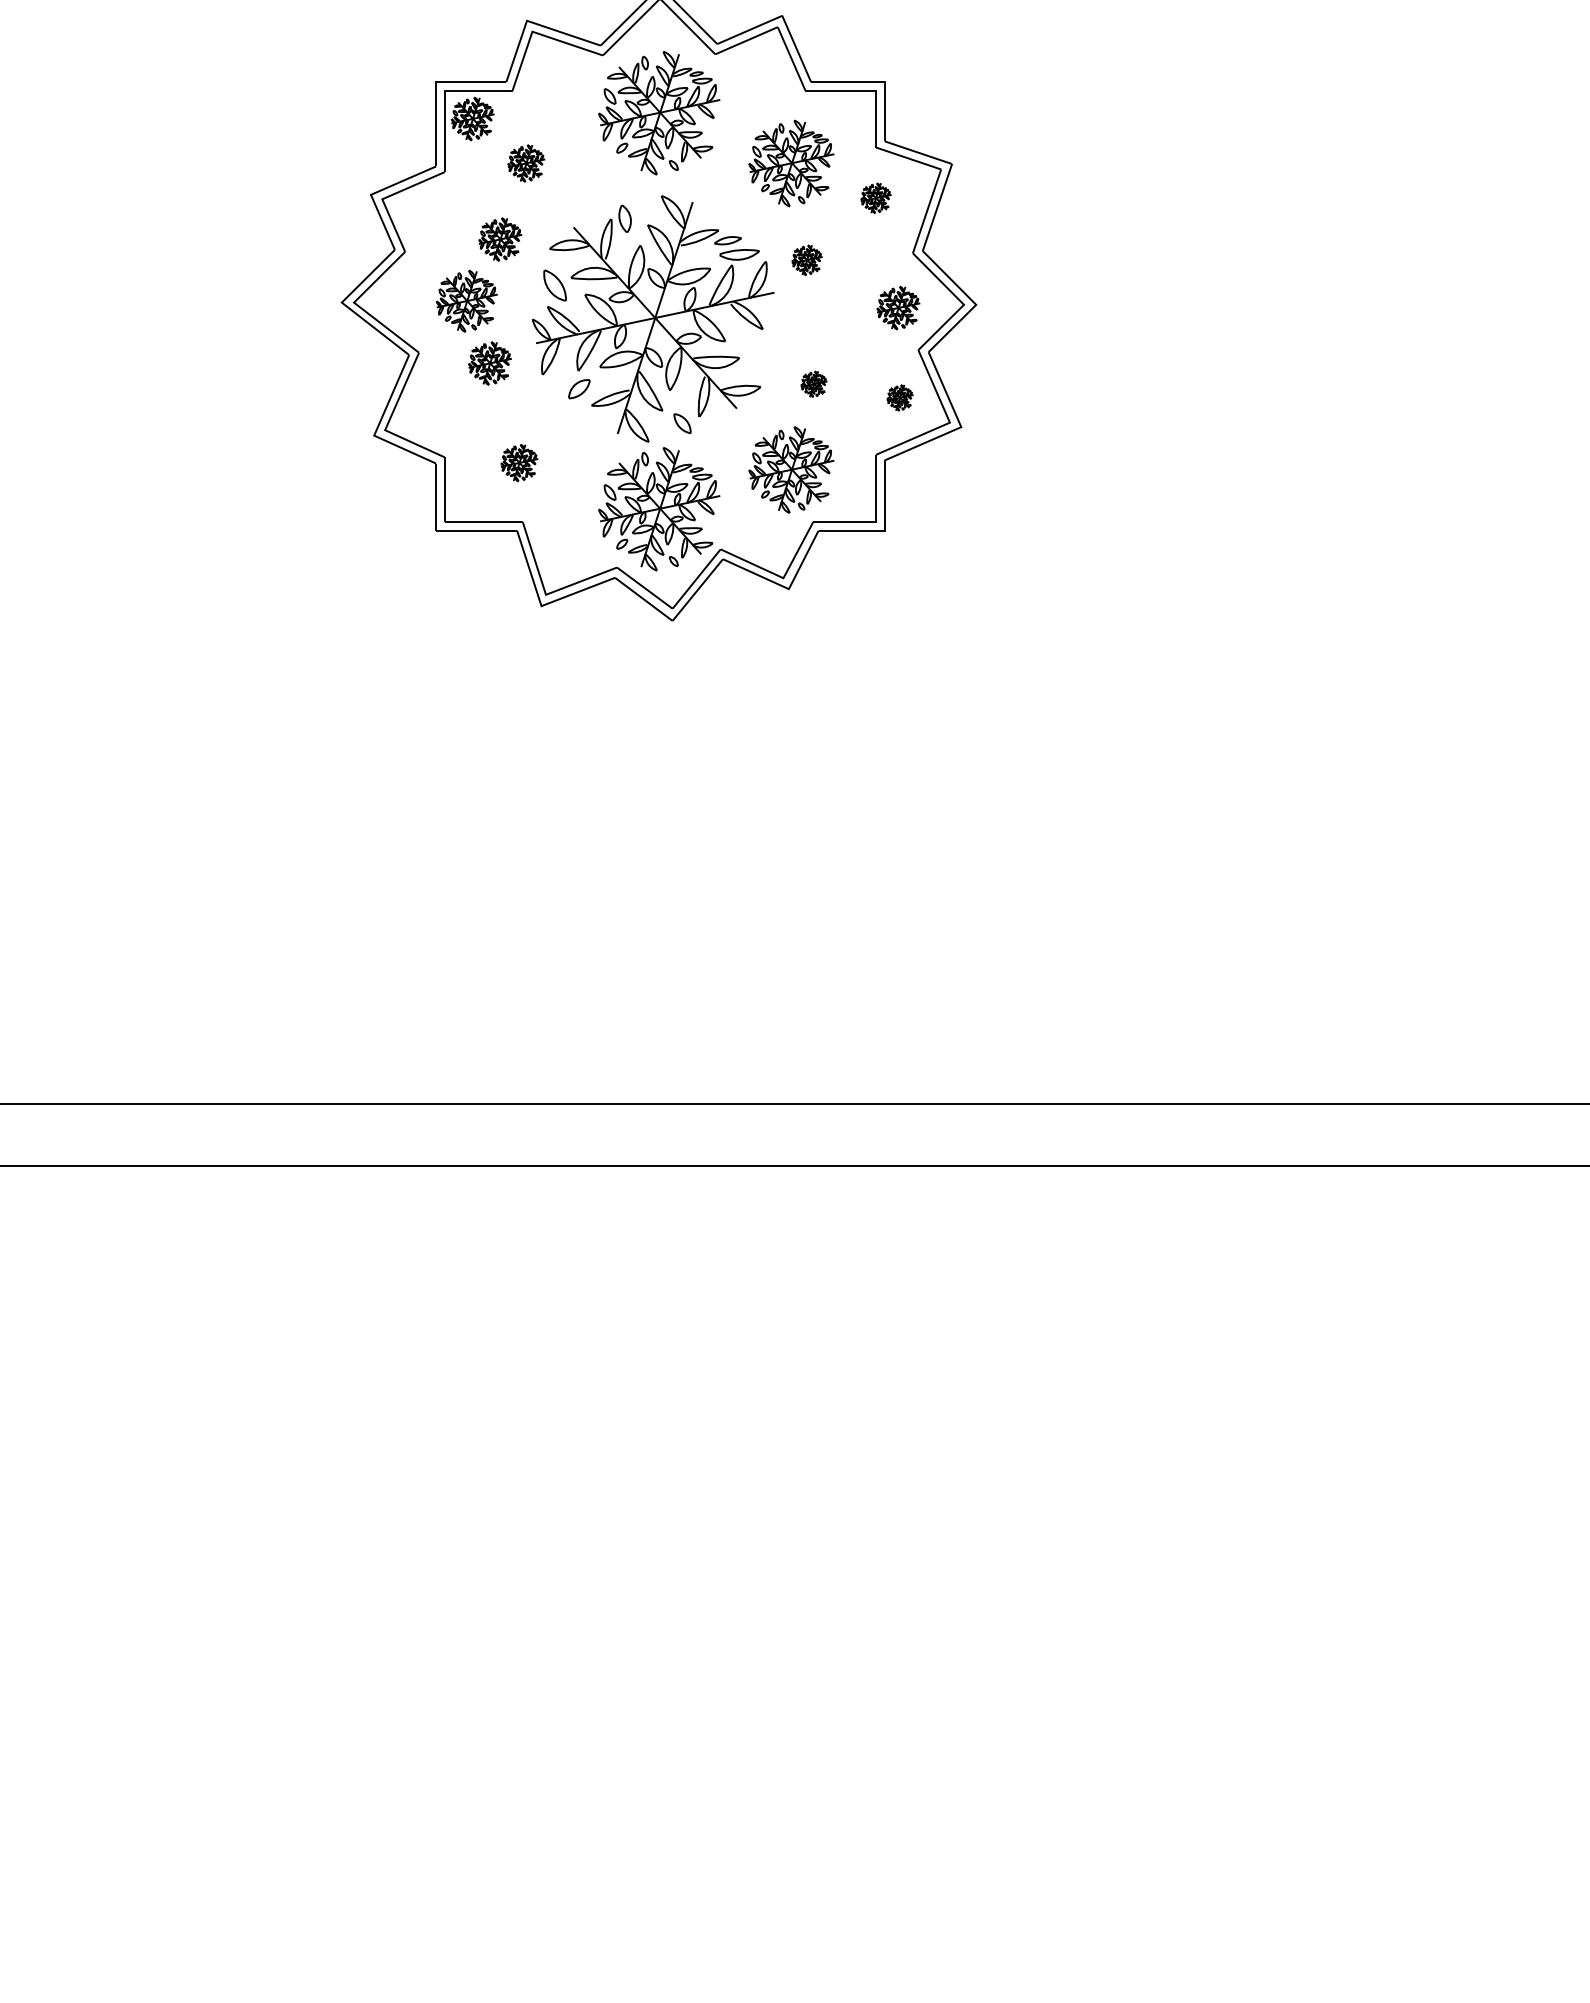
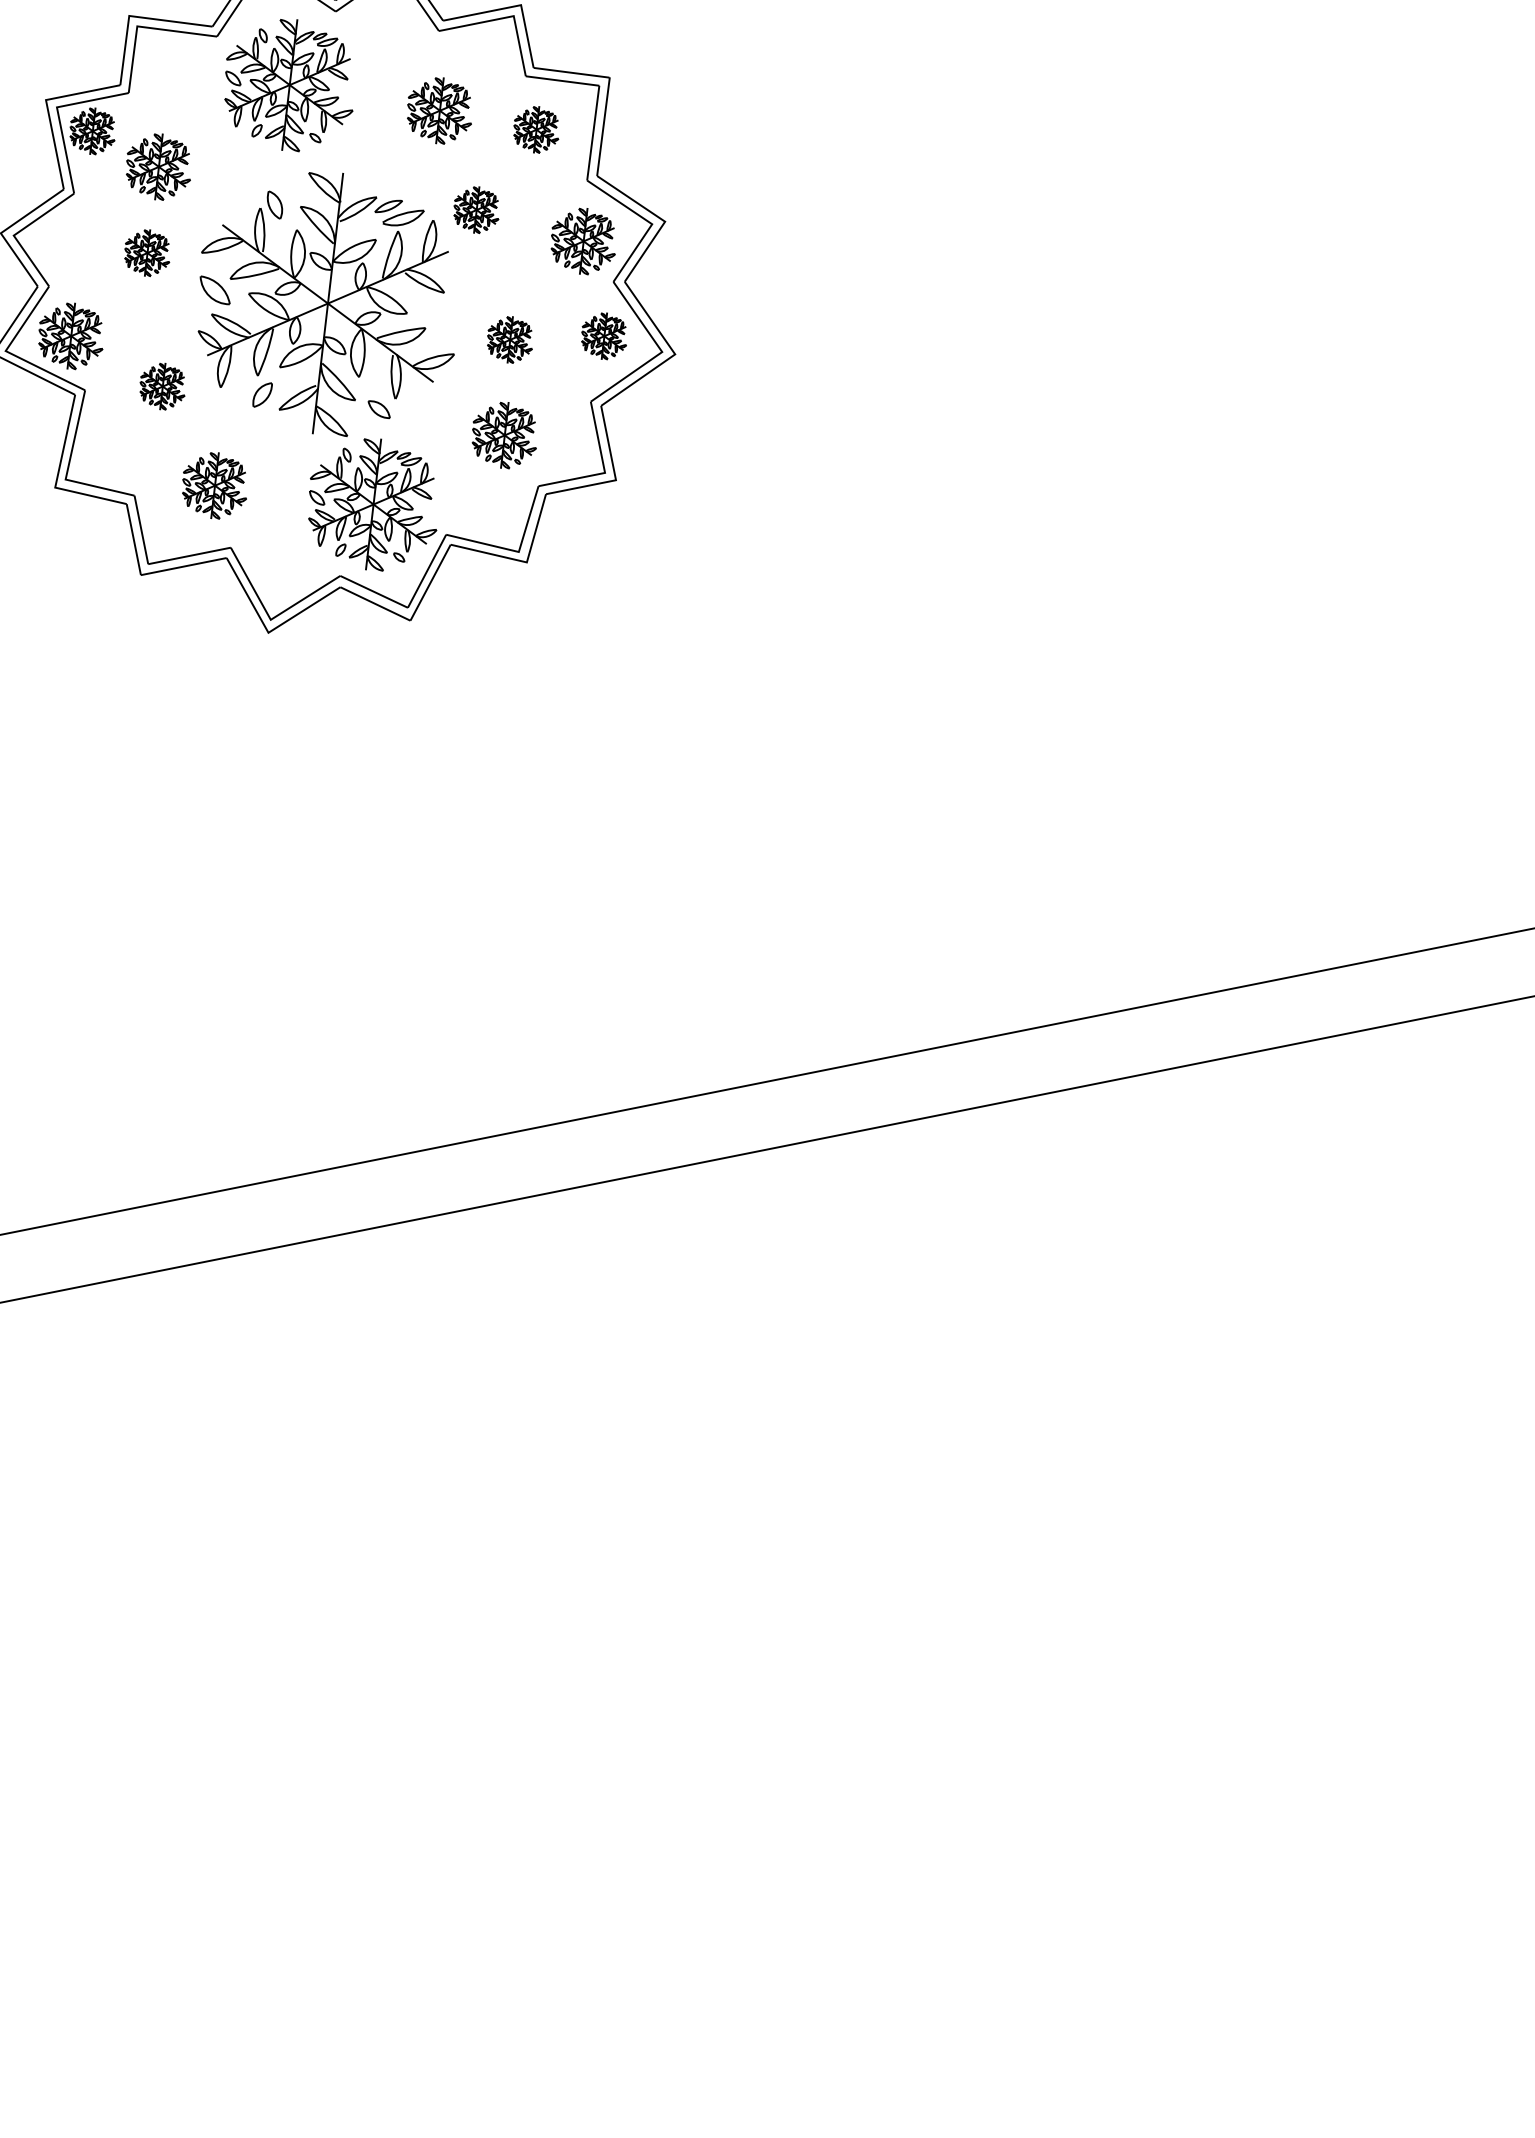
part: (526, 163) -> (158, 167), size x1.67
part: (791, 163) -> (439, 111), size x0.71
part: (875, 198) -> (535, 130), size x1.43
part: (806, 260) -> (475, 210), size x1.43
part: (466, 300) -> (70, 335), moved
part: (898, 307) -> (583, 240), size x1.43
part: (813, 384) -> (509, 340), size x1.67
part: (899, 397) -> (603, 336), size x1.67
part: (519, 462) -> (214, 485), size x1.67
part: (791, 469) -> (504, 435), size x0.71

